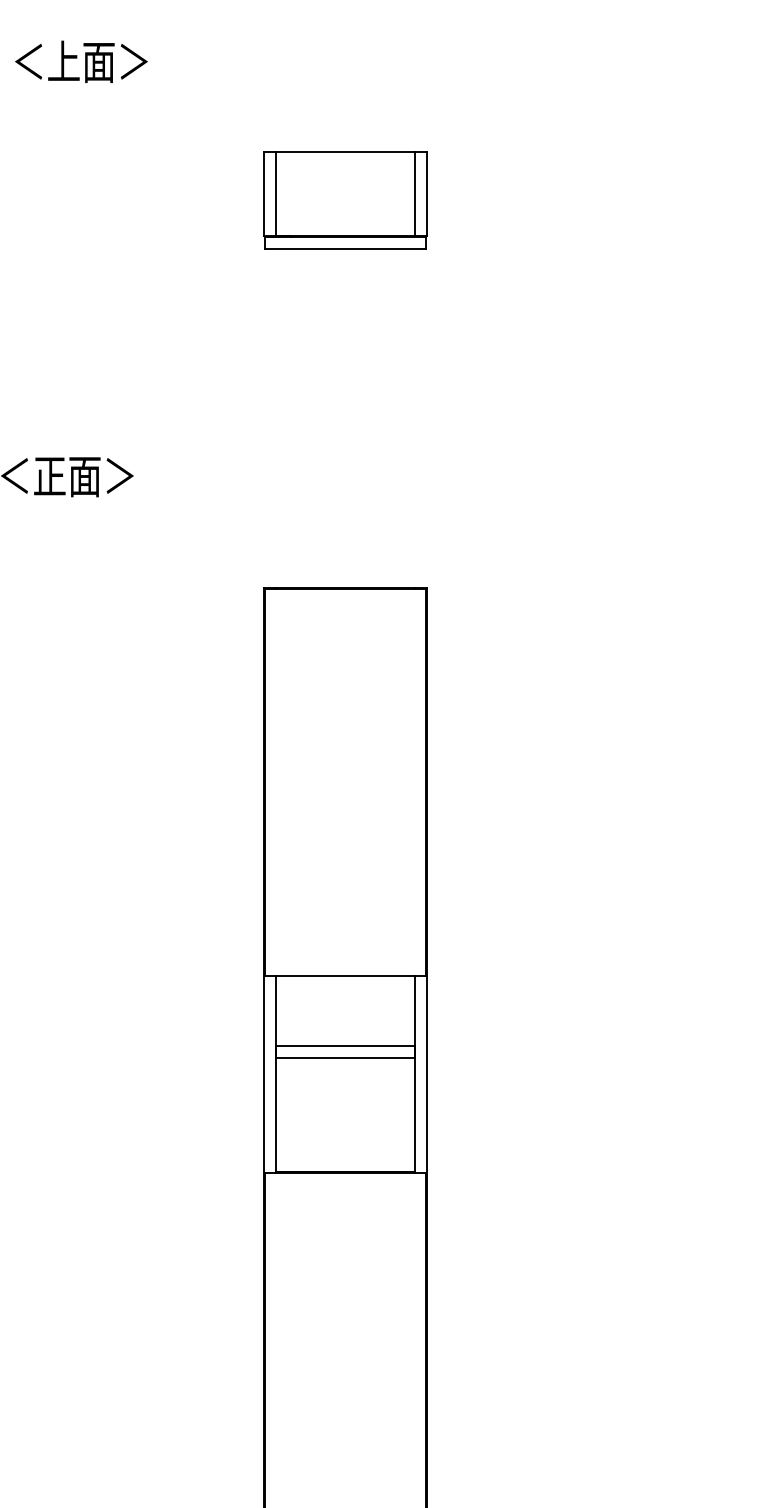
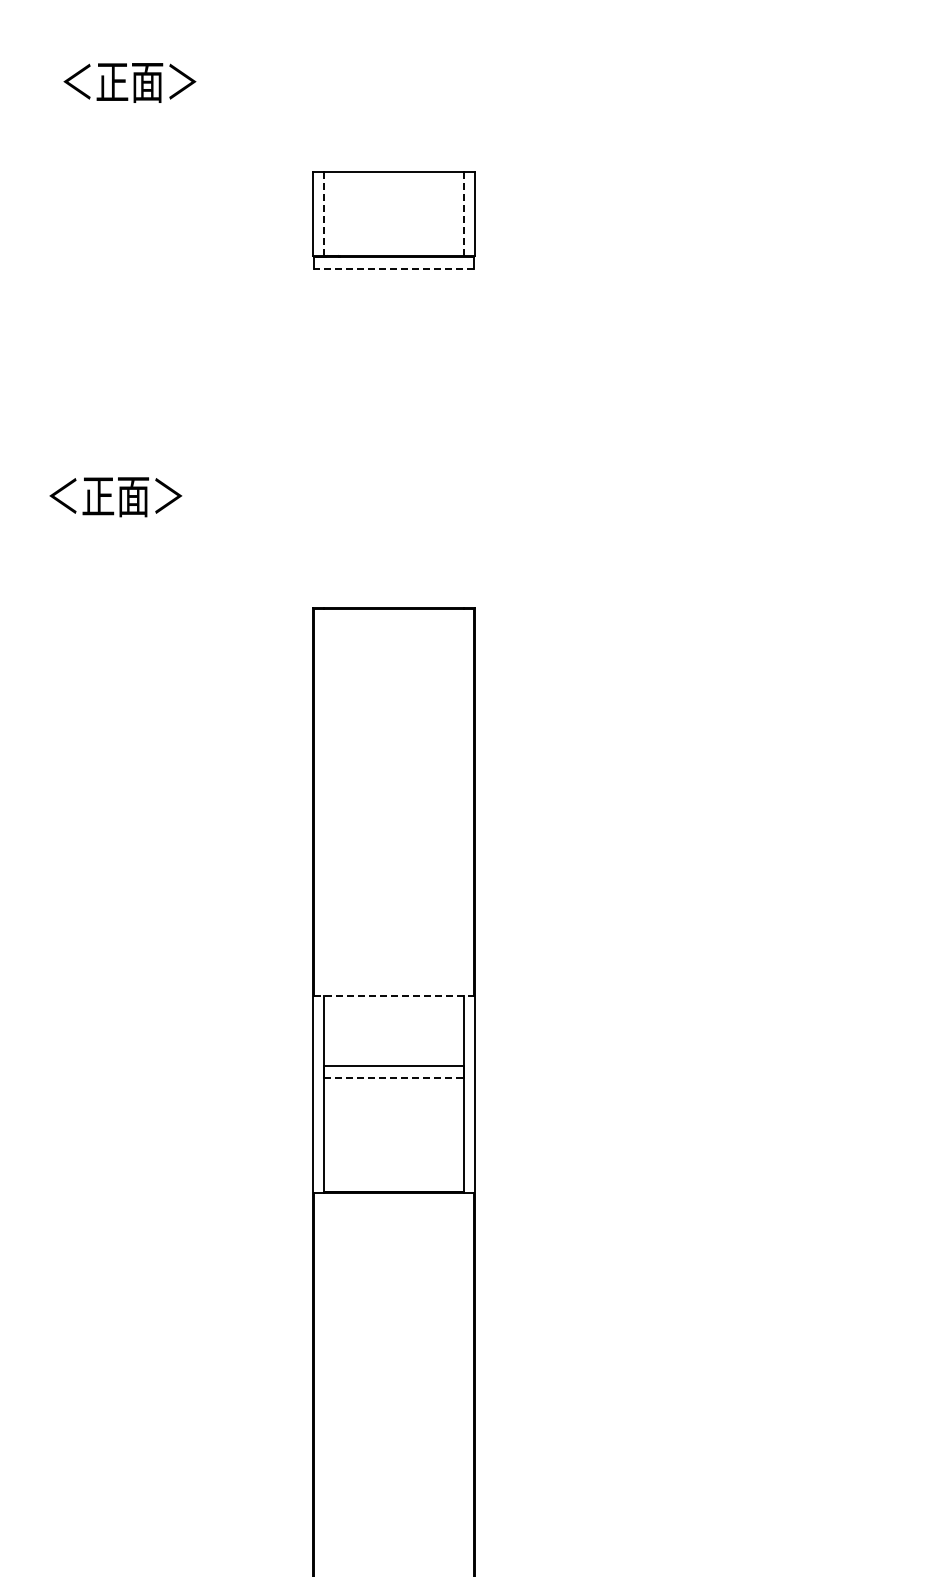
text: (63, 60) -> (111, 80), ＜上面＞ -> ＜正面＞
line: (276, 193) -> (324, 213), solid -> dashed
line: (415, 193) -> (463, 213), solid -> dashed
line: (345, 248) -> (393, 268), solid -> dashed
line: (346, 975) -> (394, 995), solid -> dashed
line: (346, 1057) -> (394, 1077), solid -> dashed

